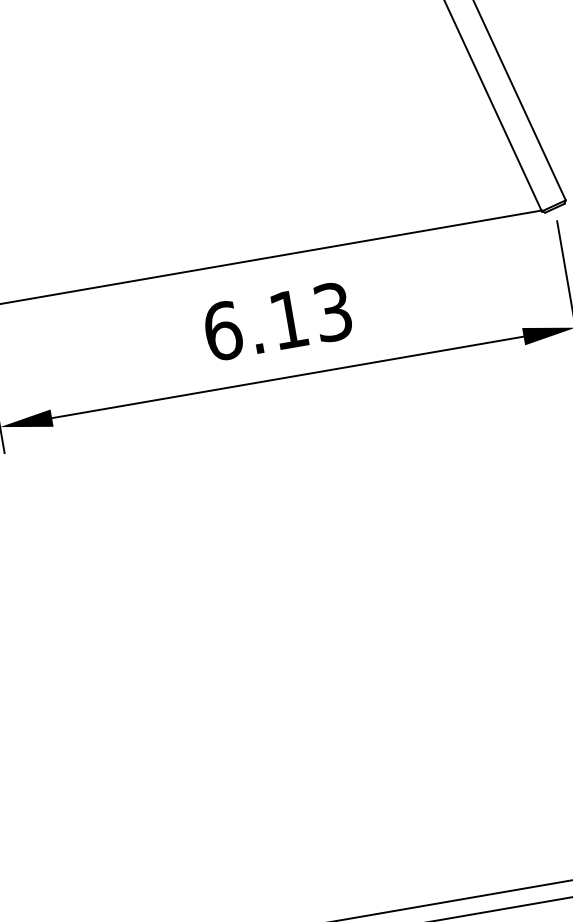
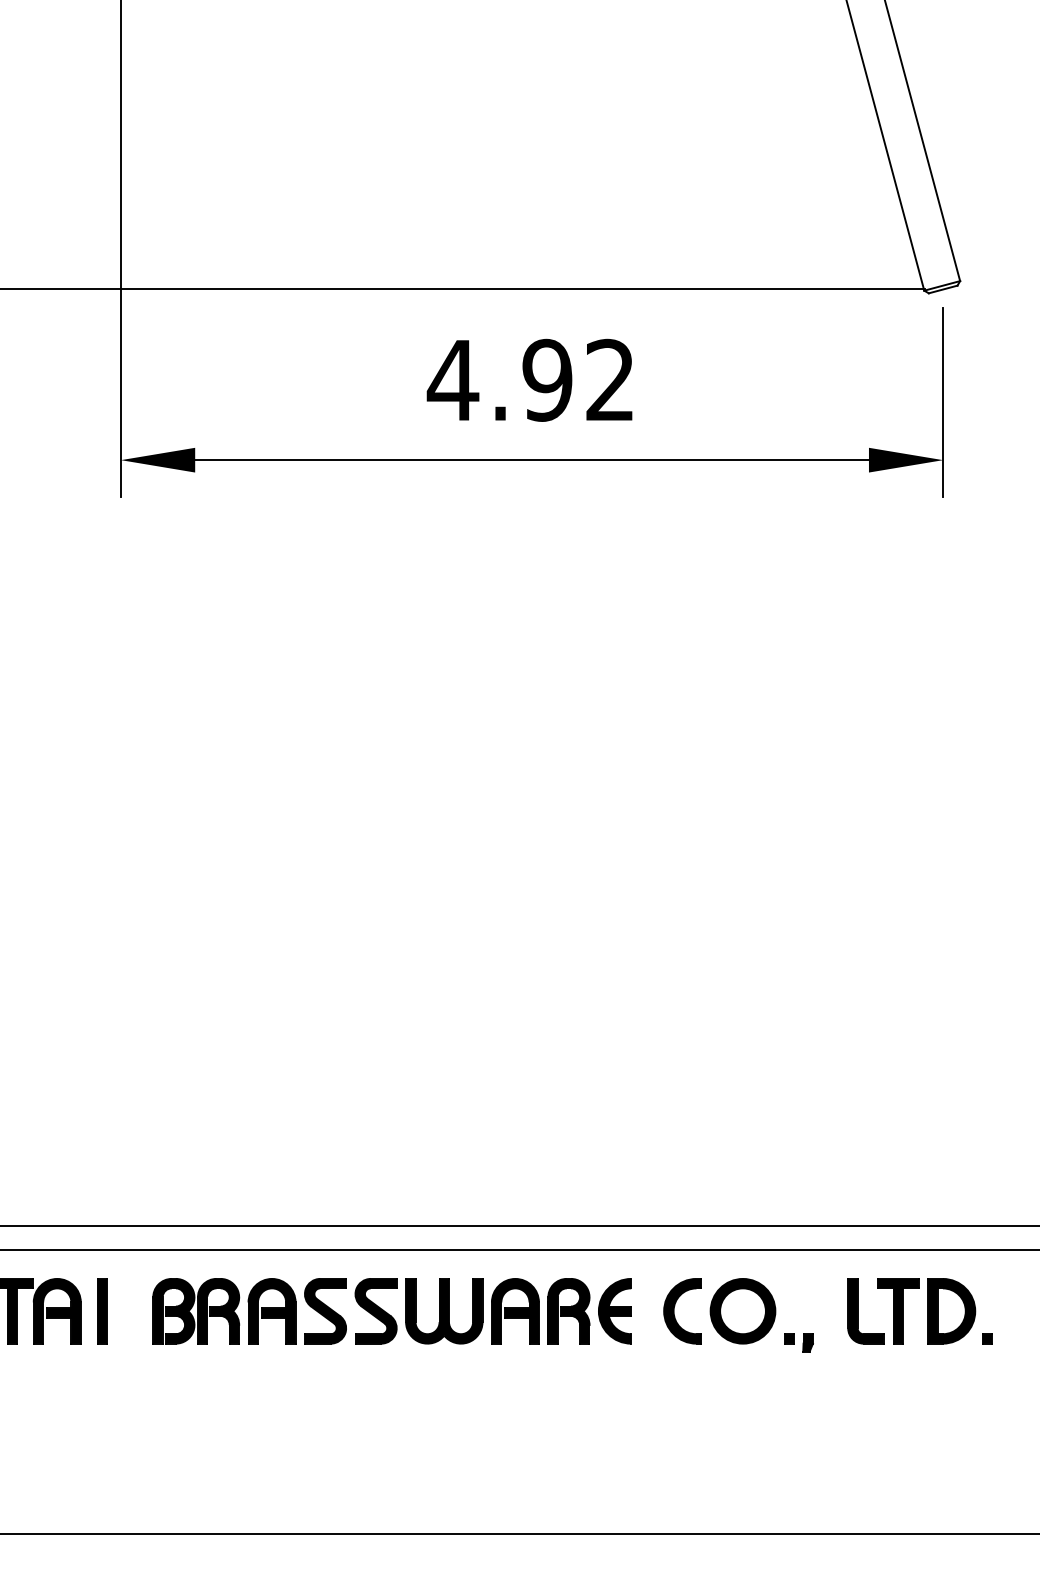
text: (277, 321) -> (530, 379), 6.13 -> 4.92

